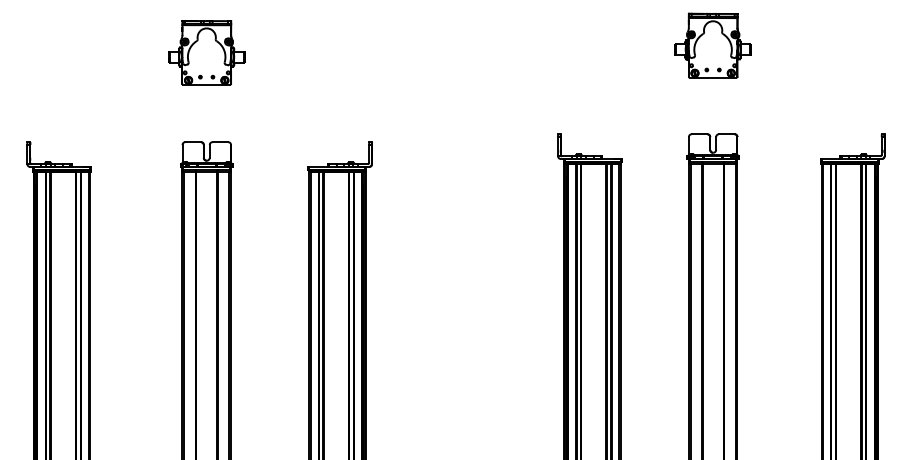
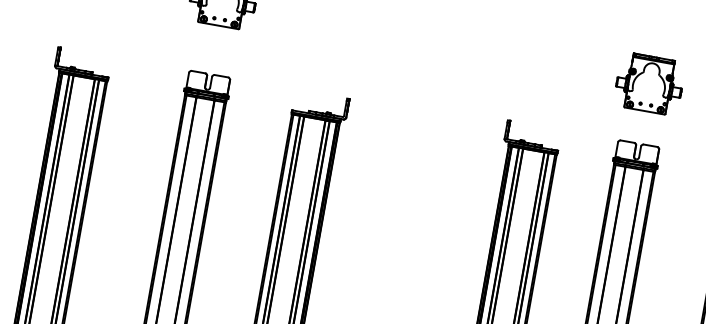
part: (712, 45) -> (649, 83), moved

